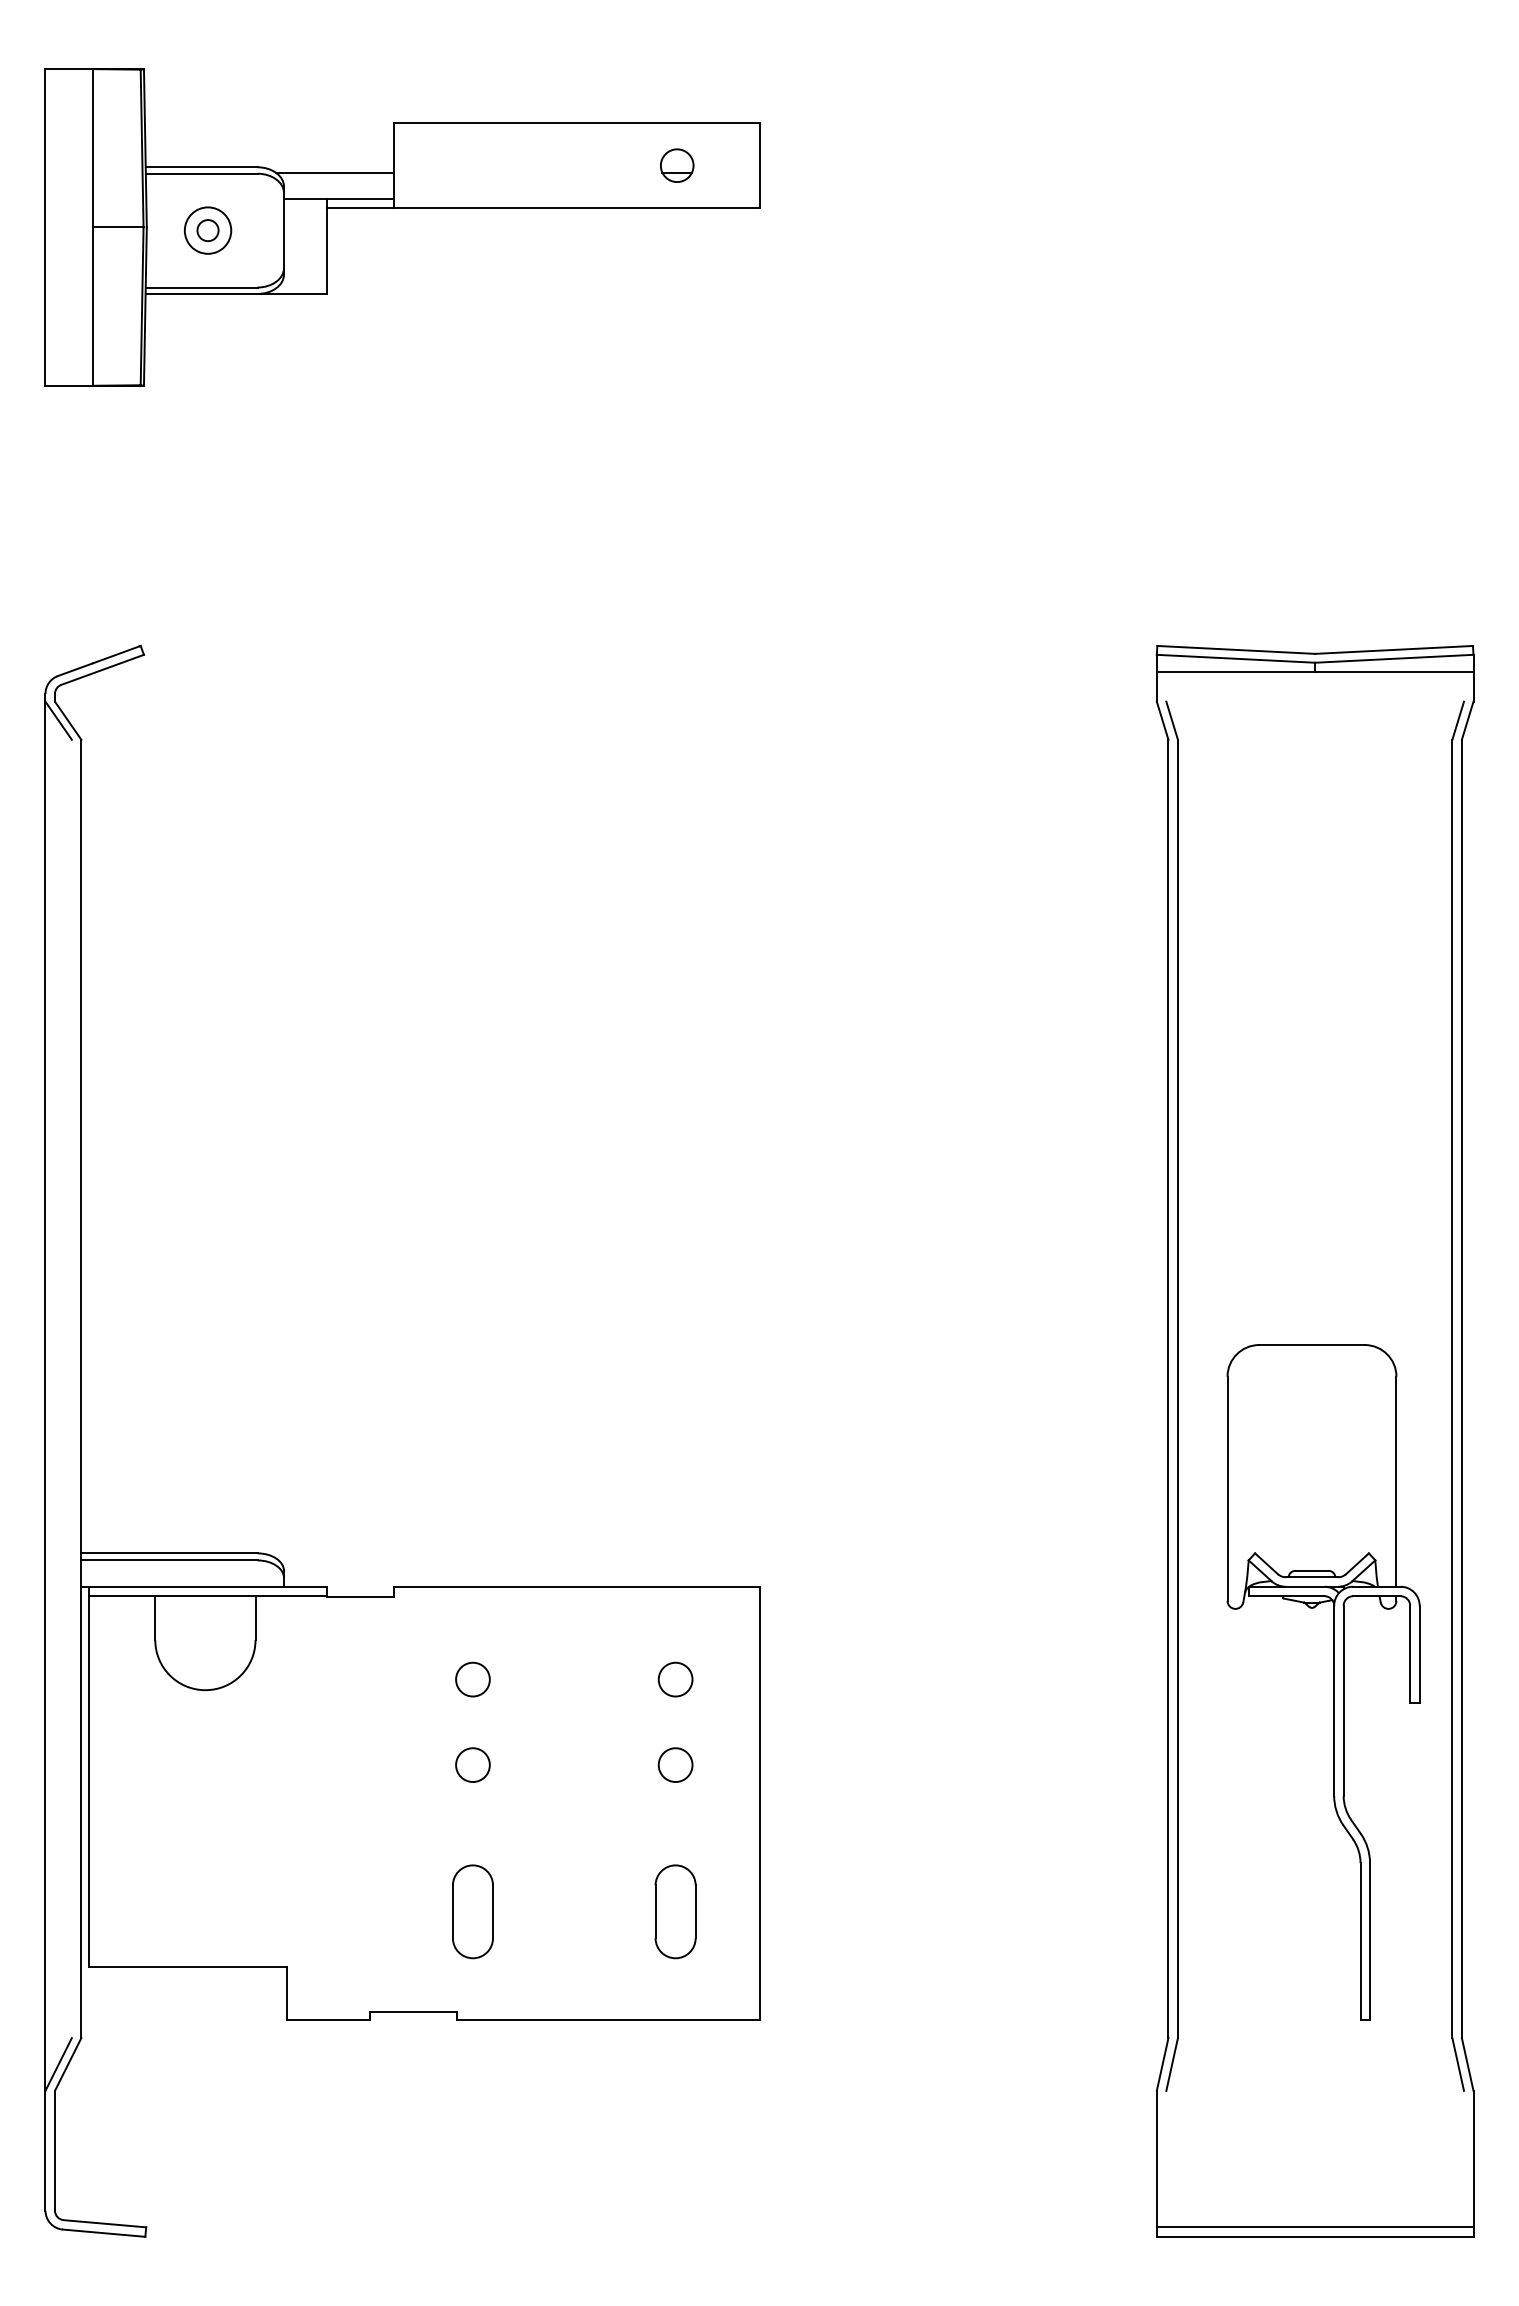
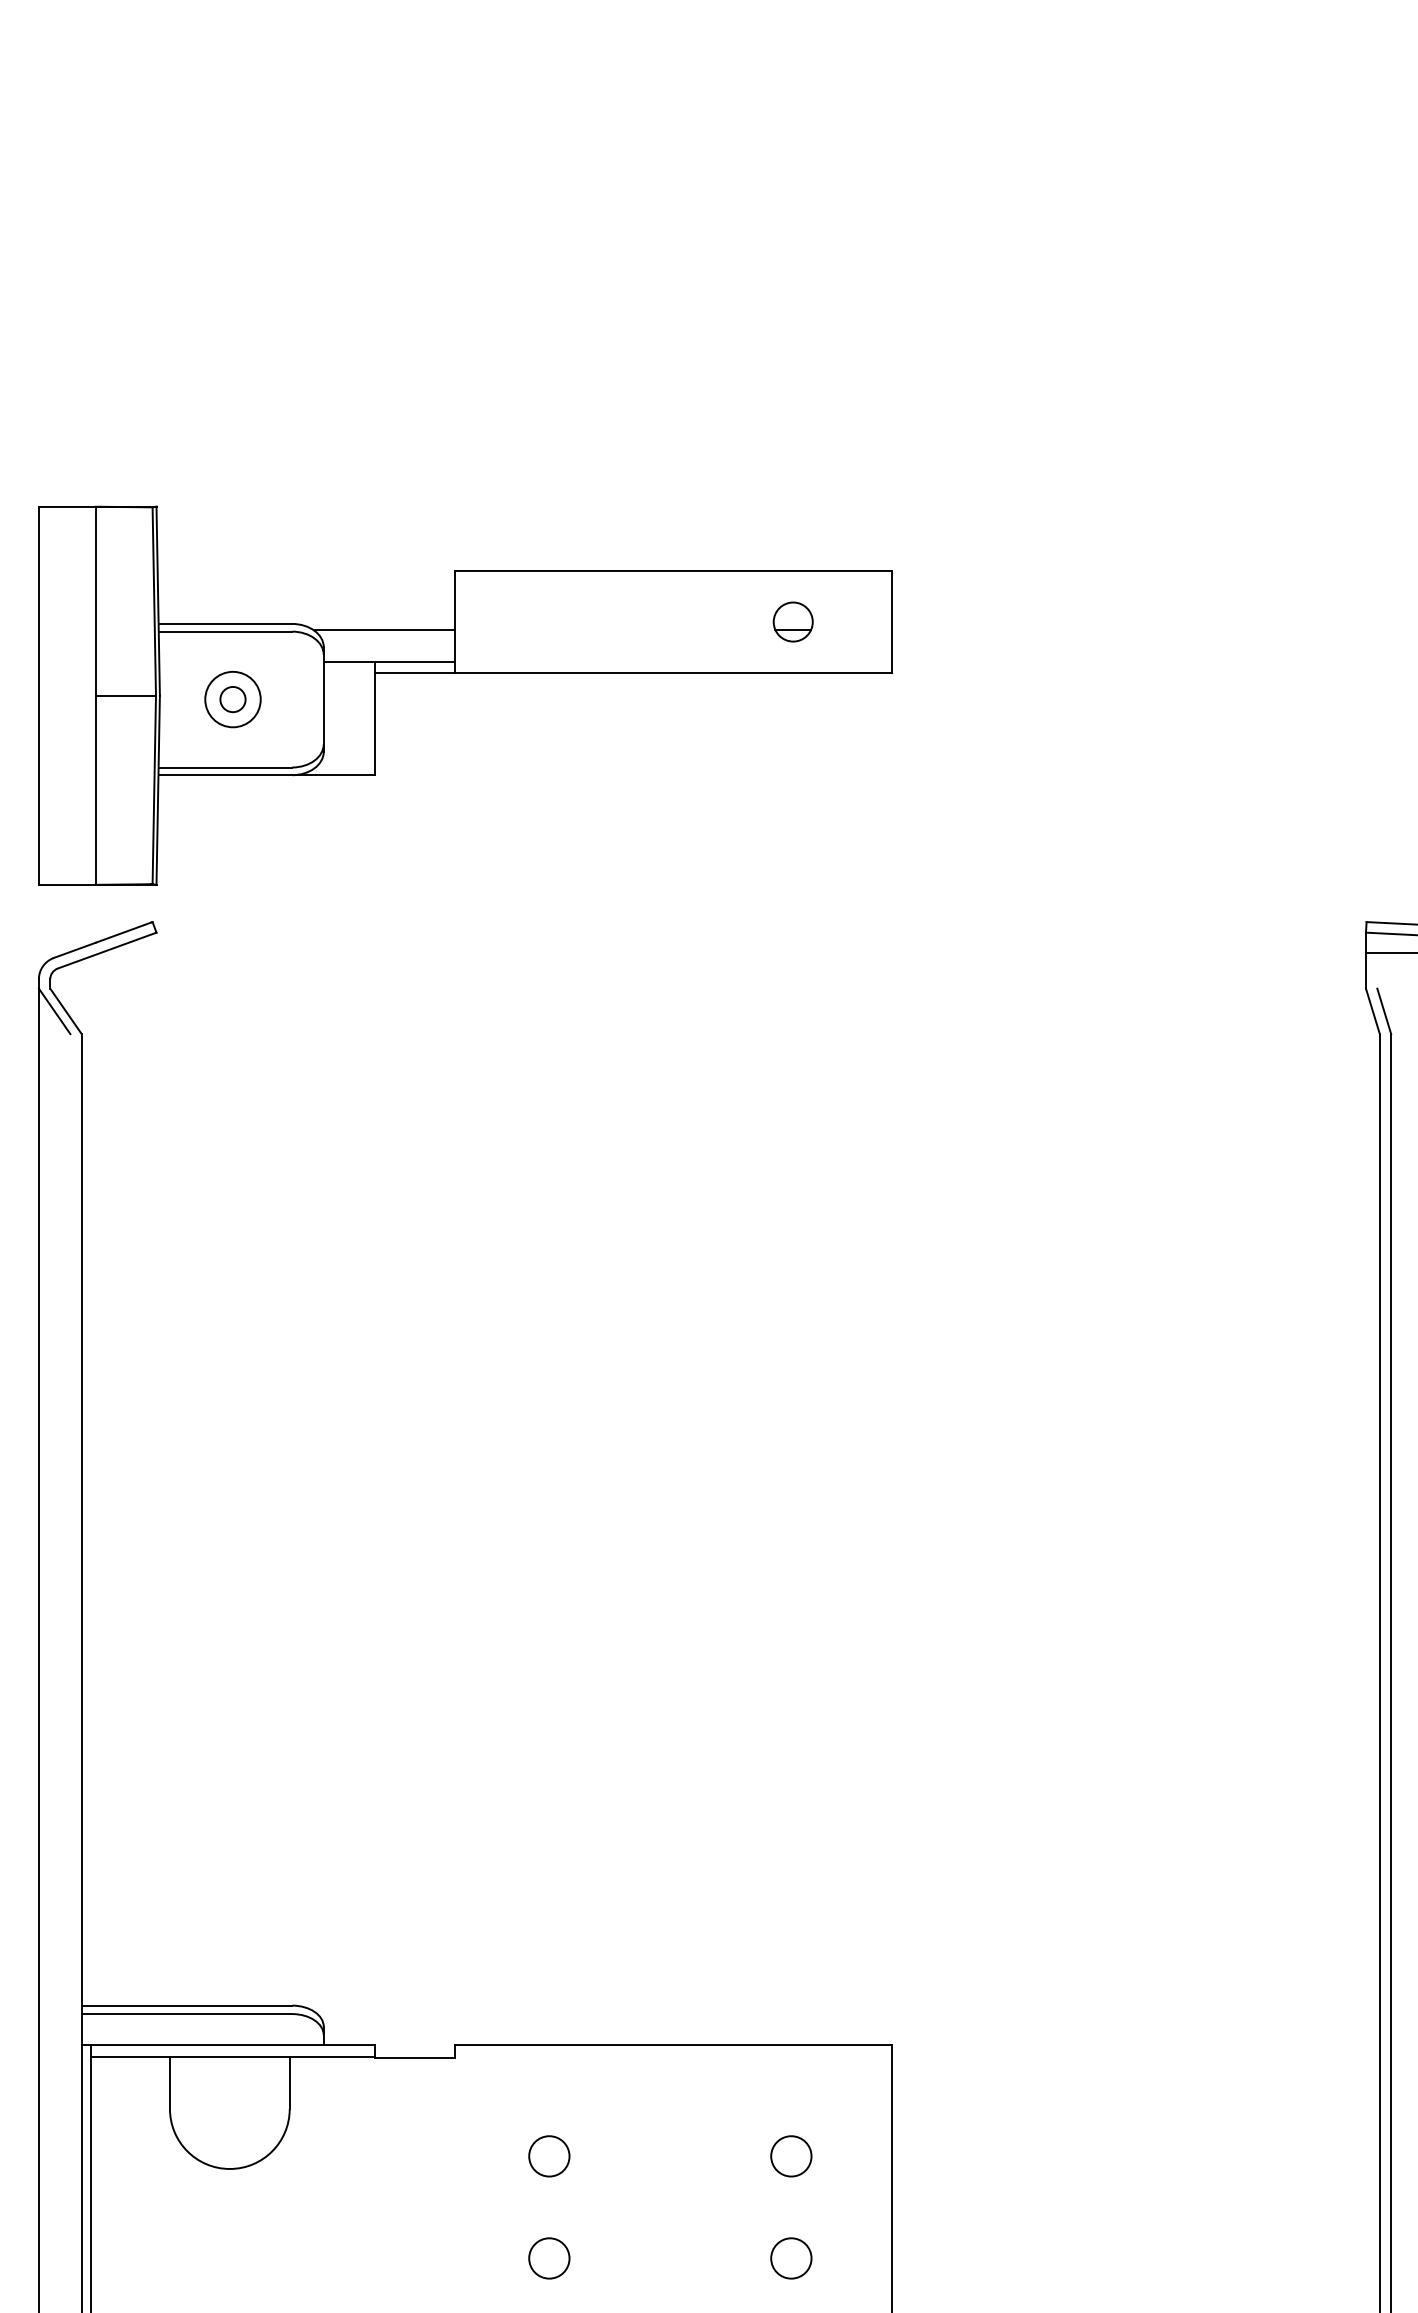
part: (402, 208) -> (465, 673), moved

